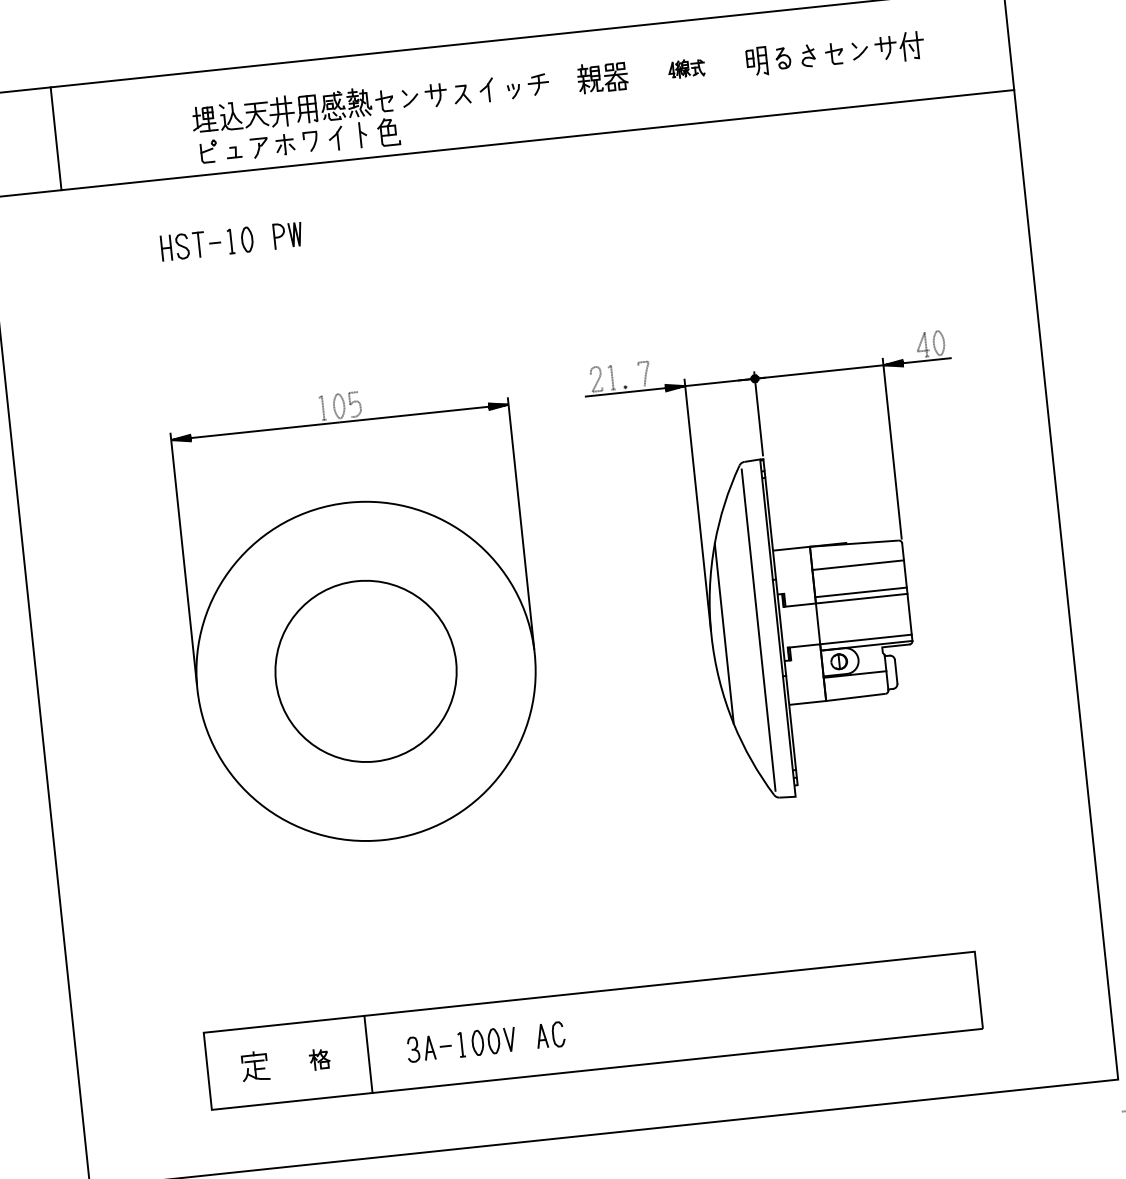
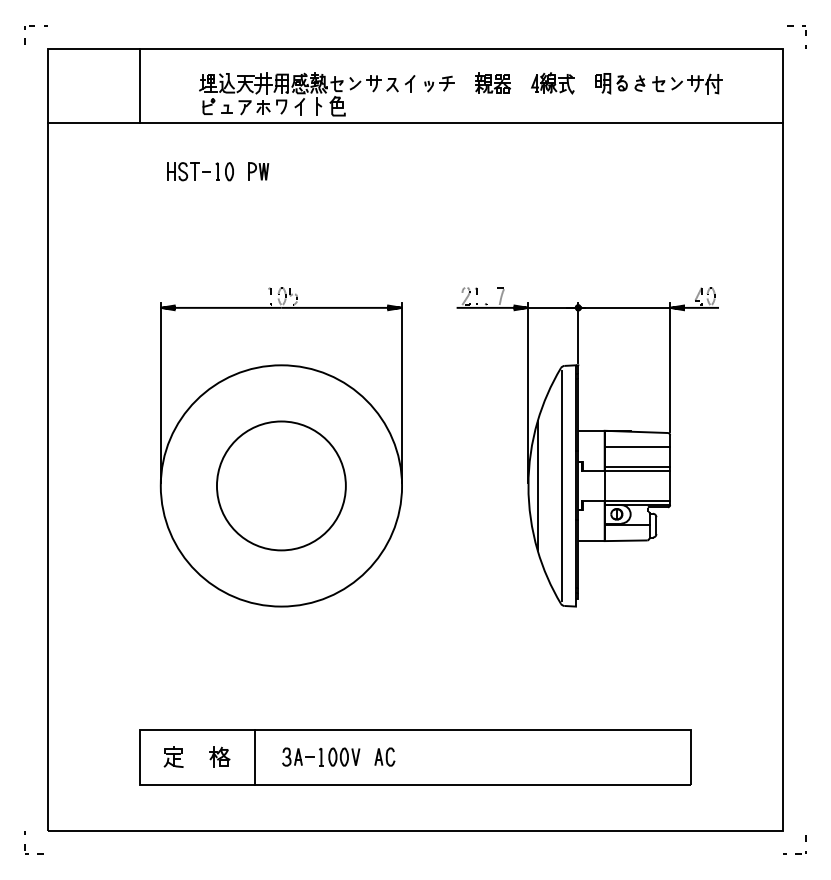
part: (685, 68) -> (552, 83), size x1.67
line: (55, 137) -> (139, 85), moved
part: (319, 1058) -> (219, 756), size x1.43

